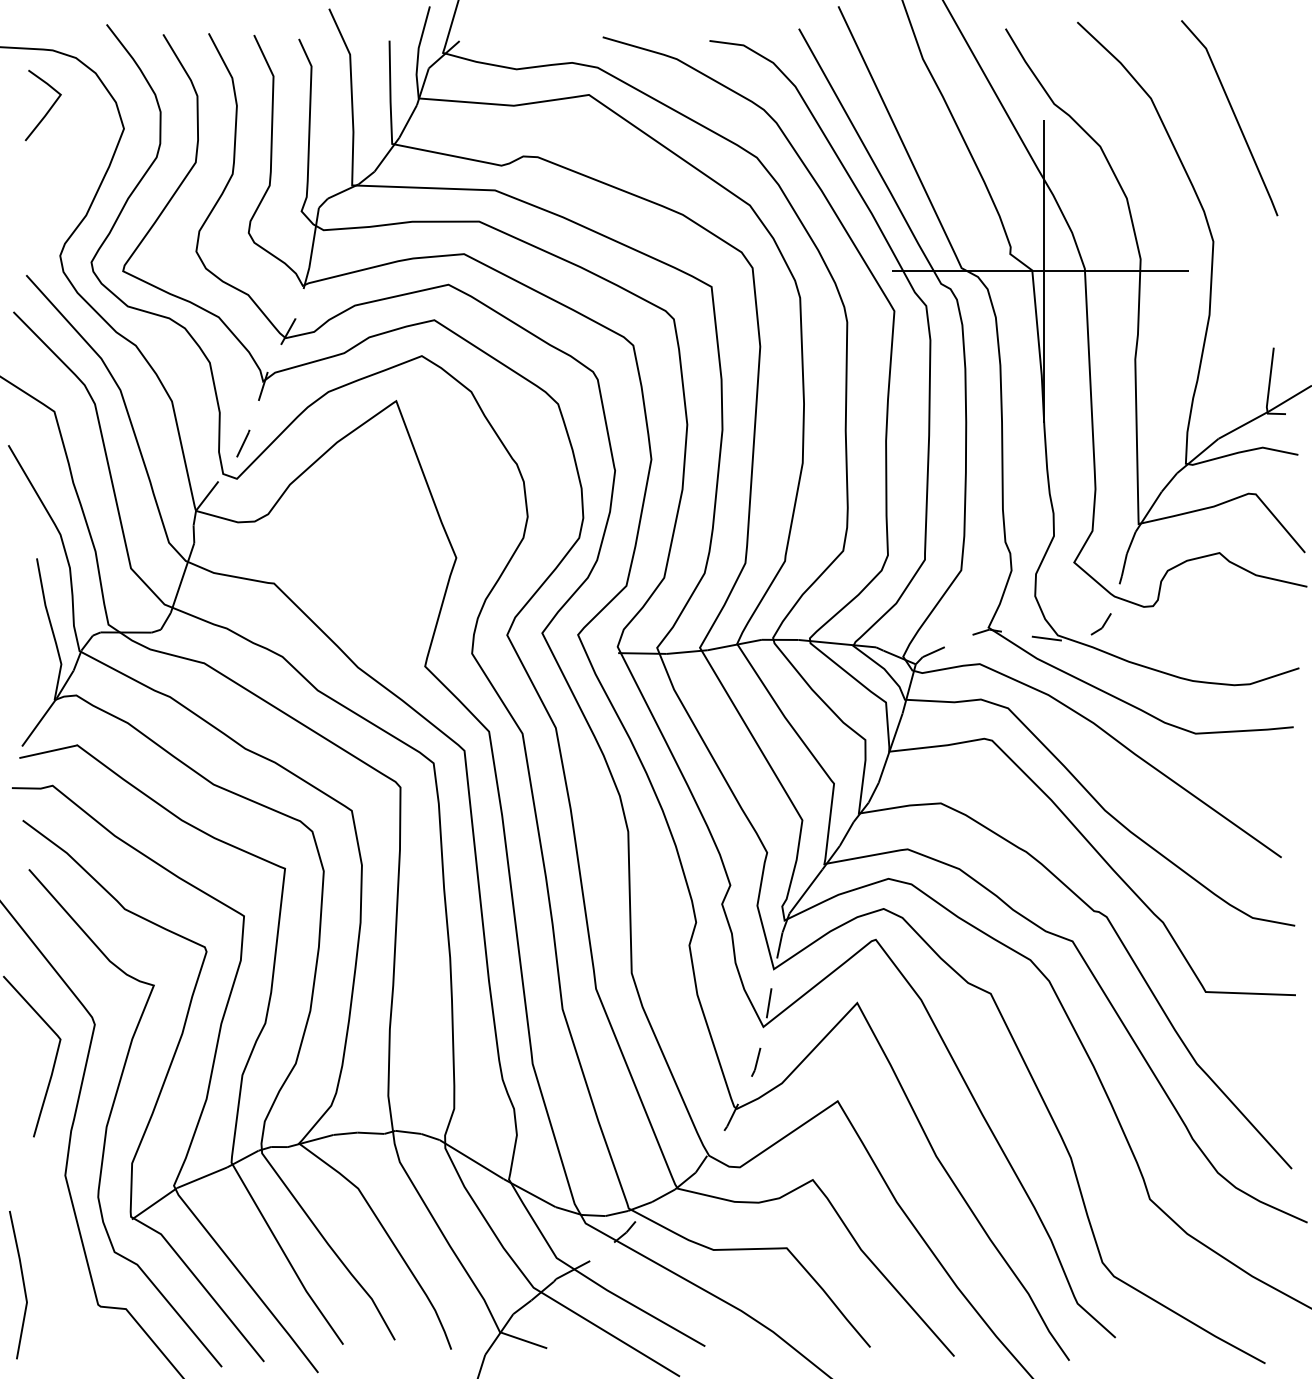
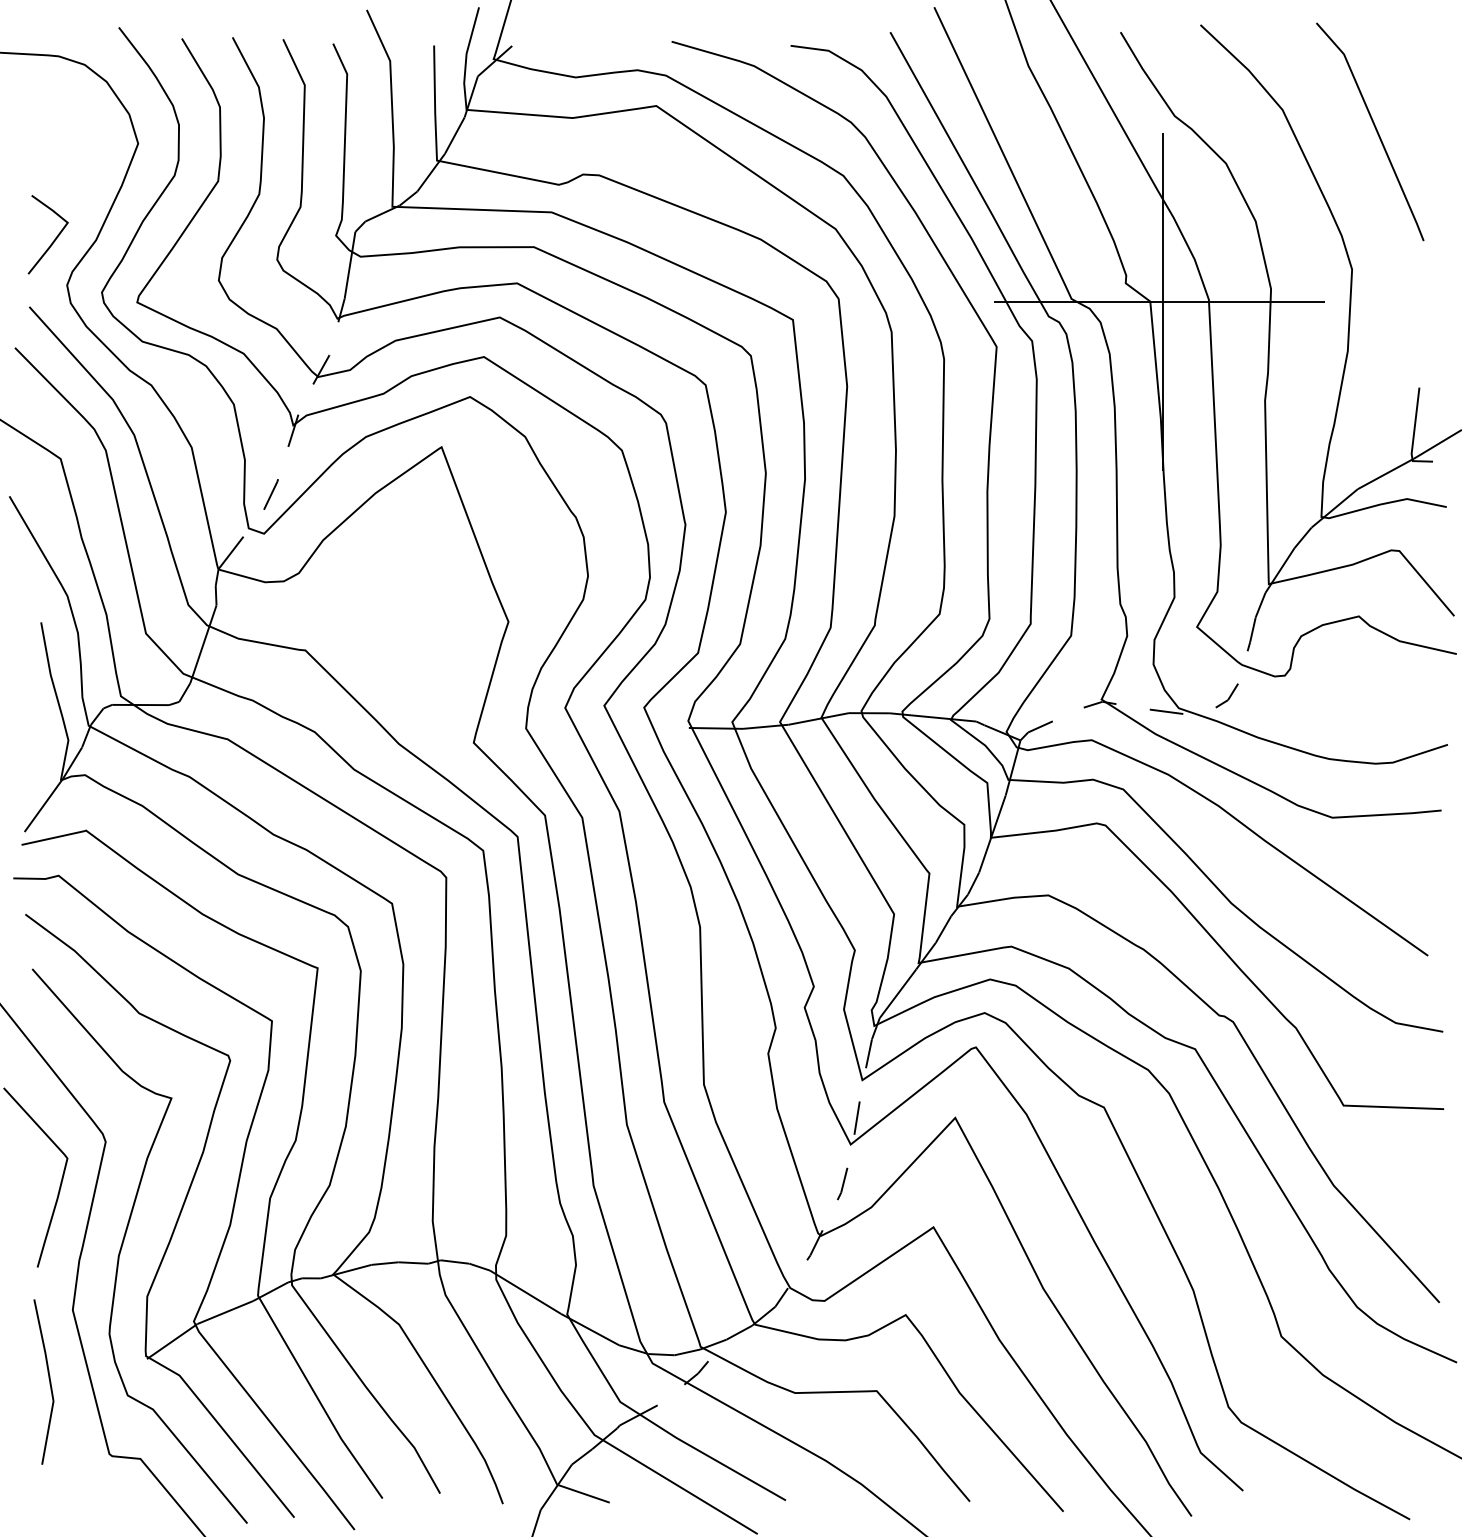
line: (48, 109) -> (54, 239), moved
line: (22, 1283) -> (48, 1380), moved

